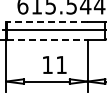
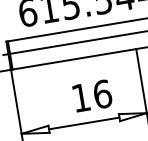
line: (46, 21) -> (68, 31), dashed -> solid
line: (47, 39) -> (74, 58), dashed -> solid
text: (61, 64) -> (102, 93), 11 -> 16

